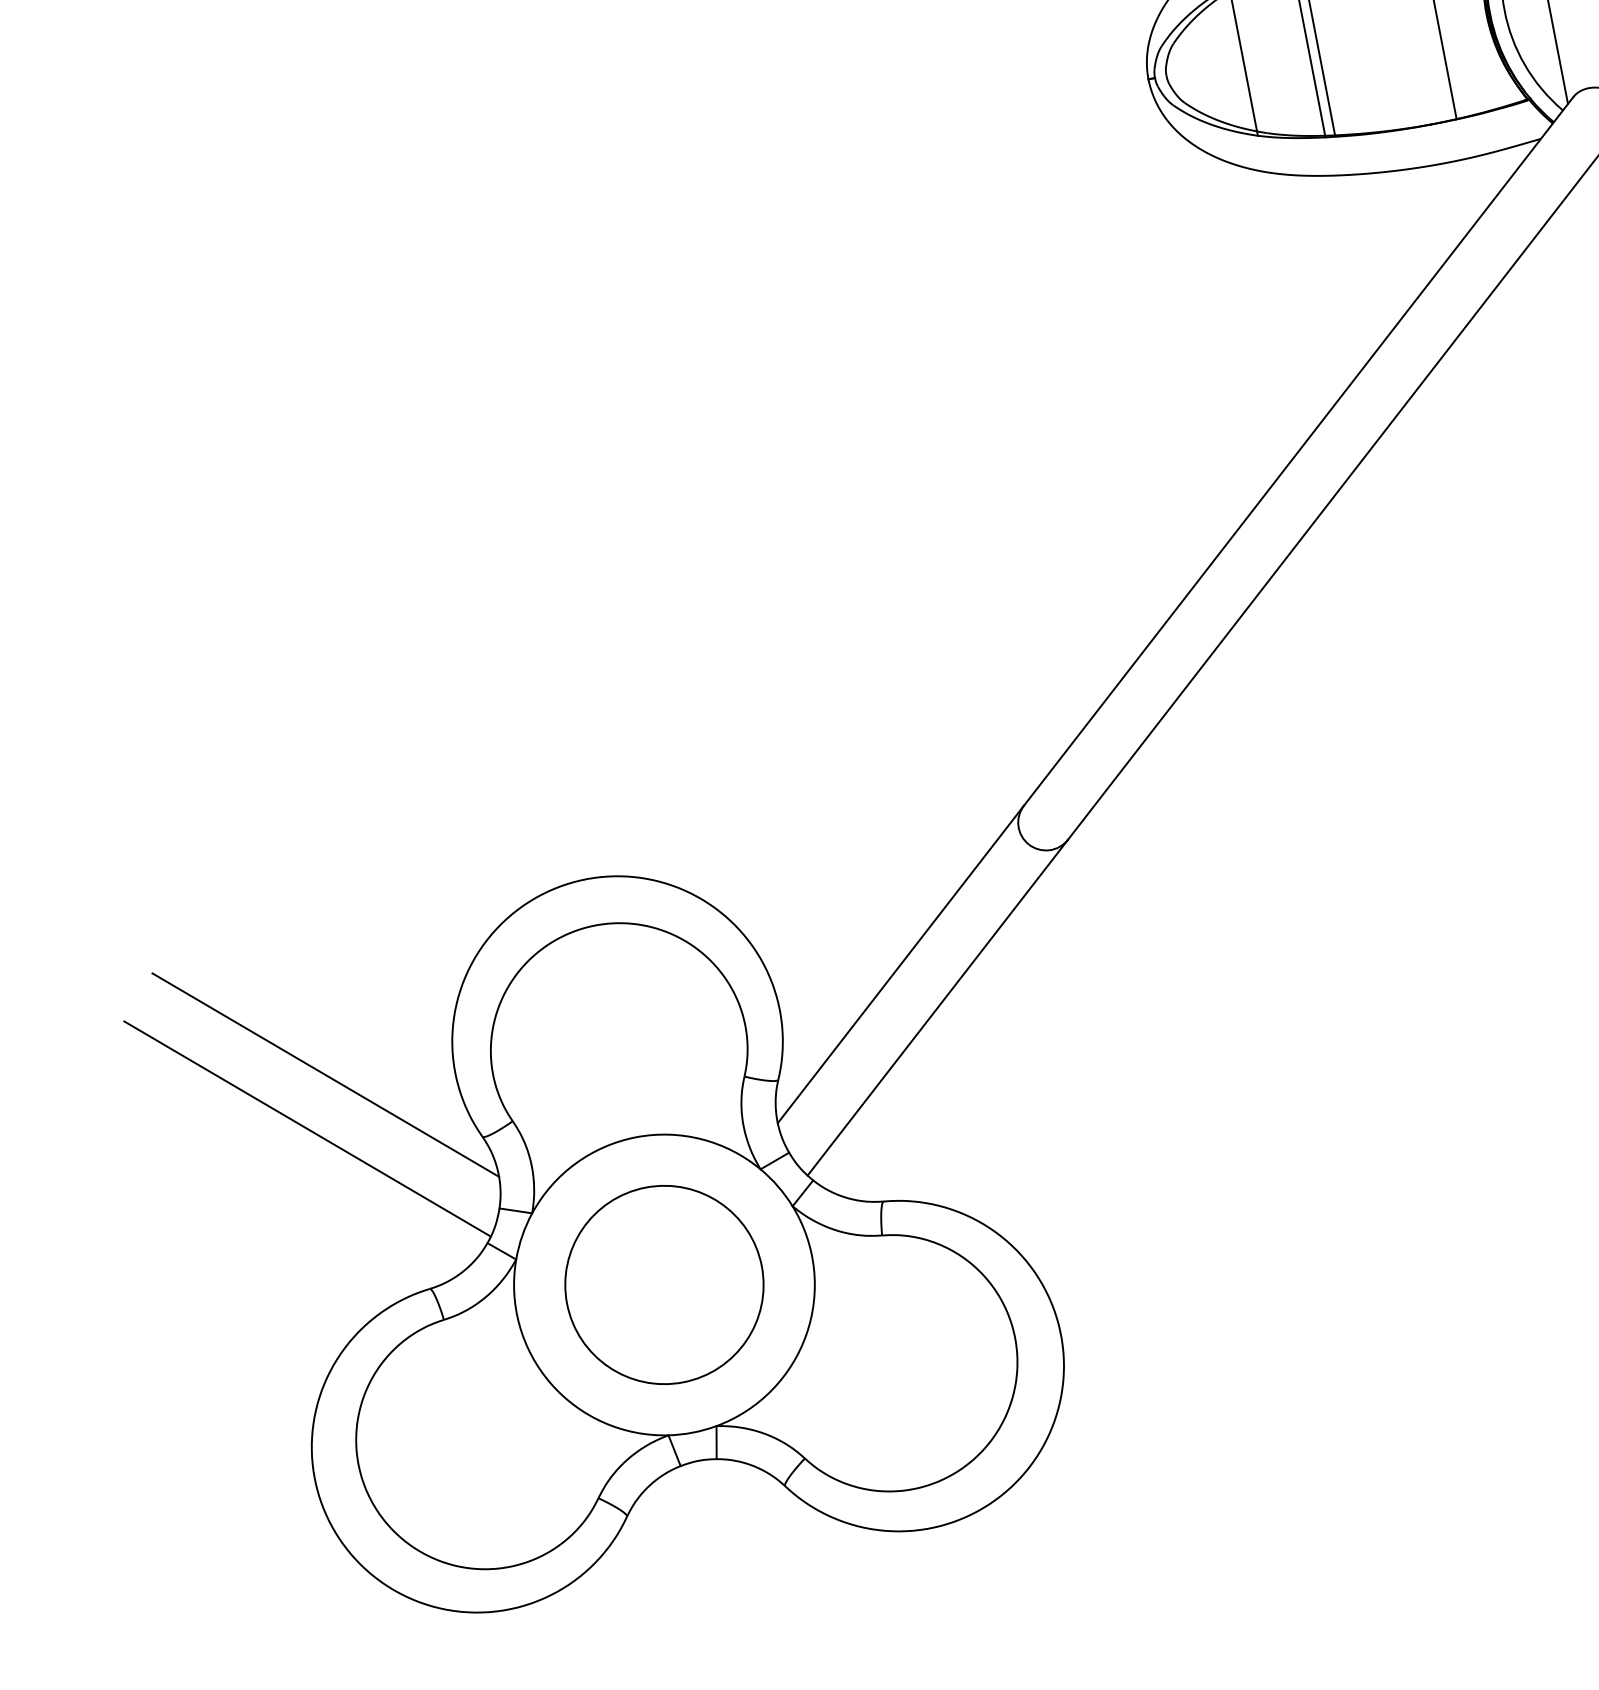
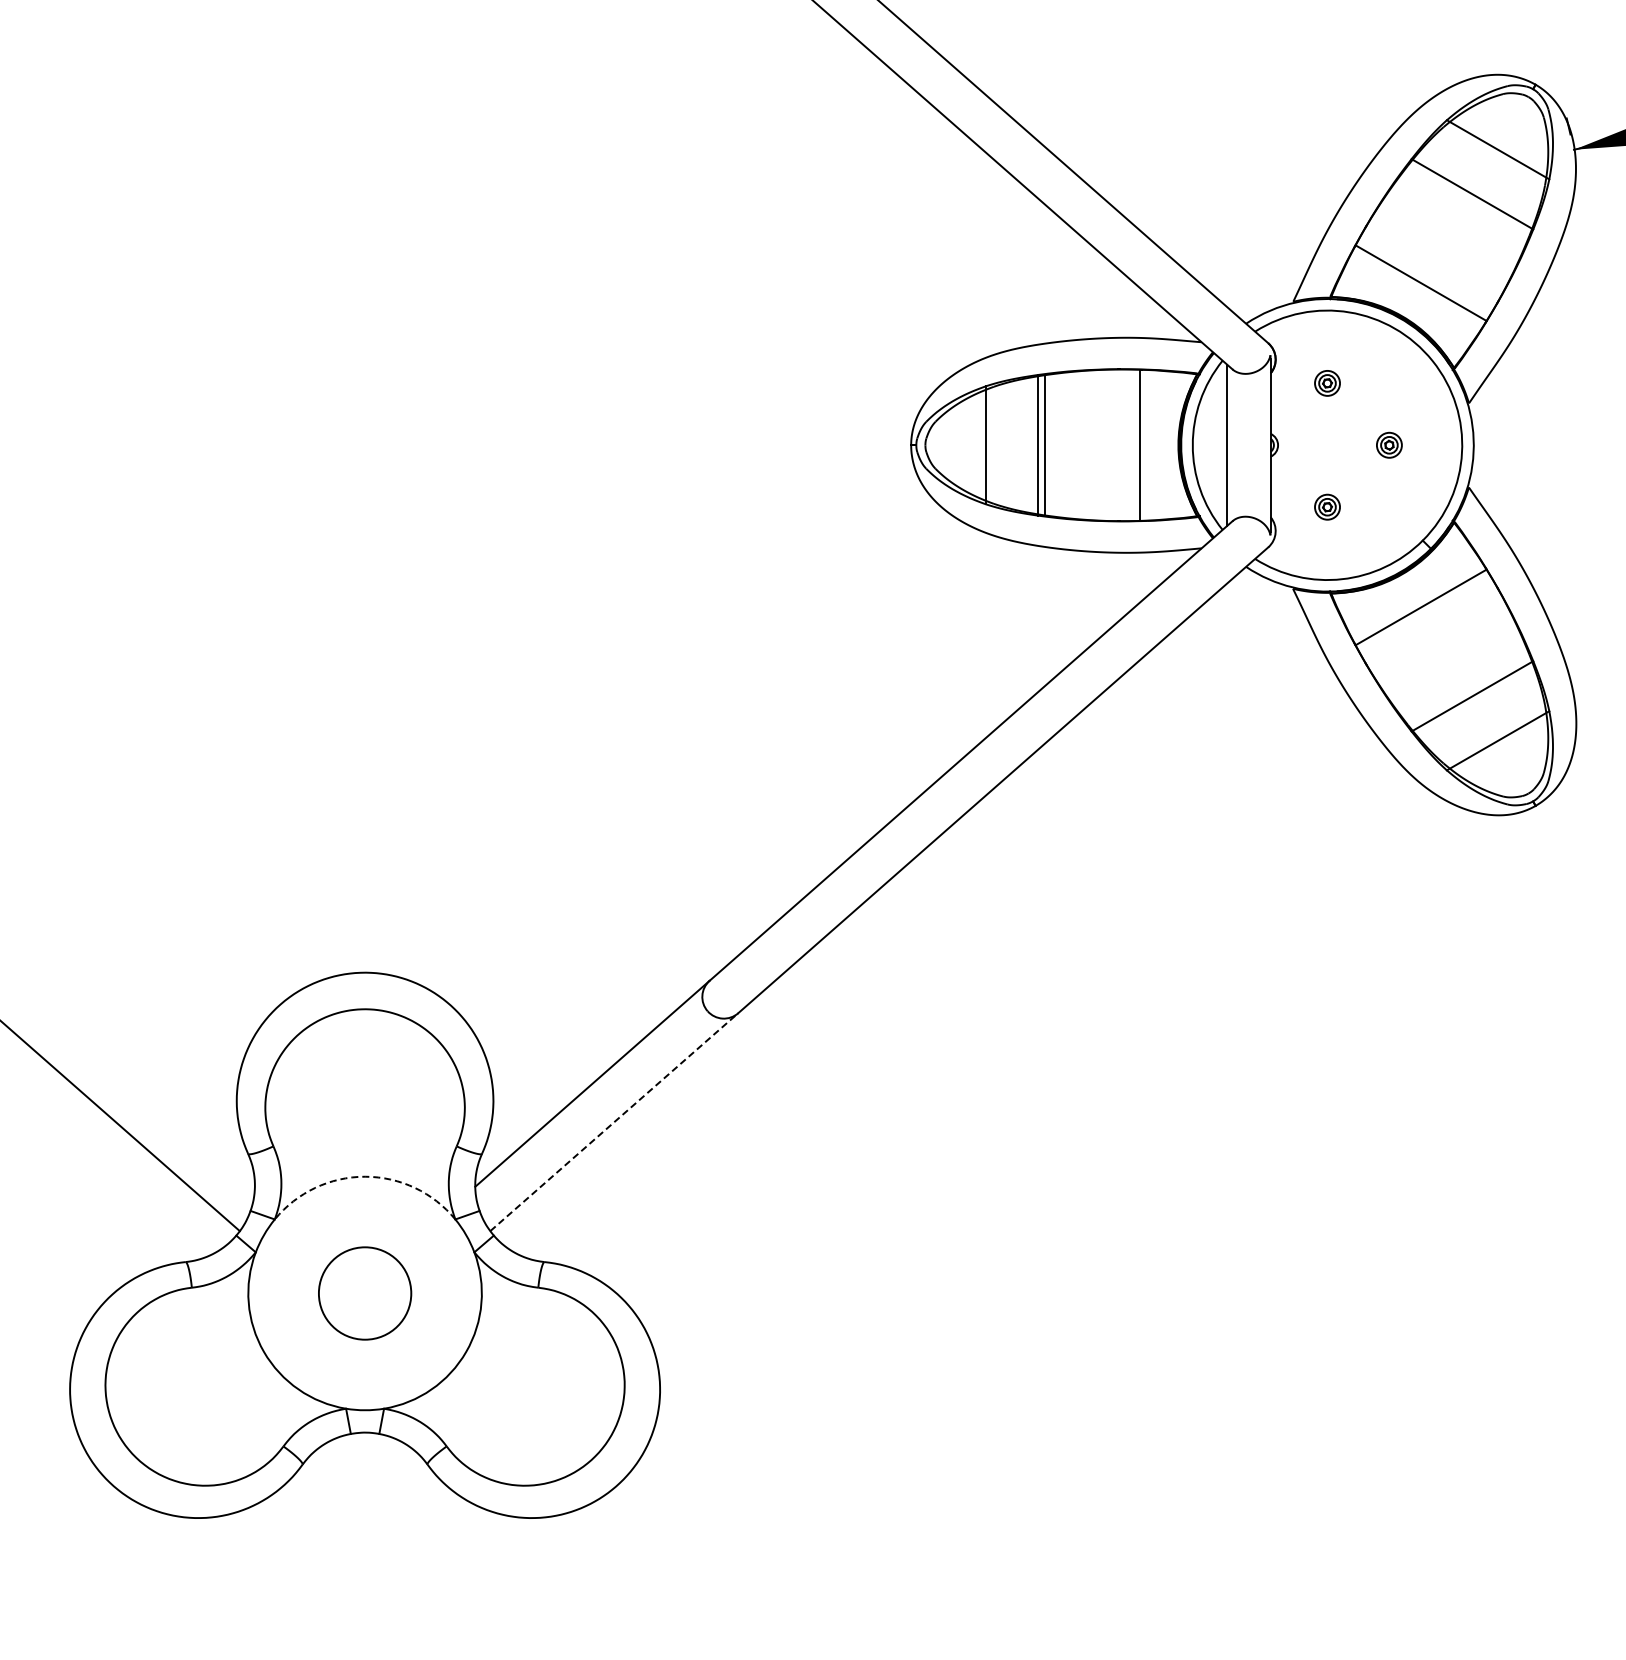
line: (938, 1007) -> (614, 1122), solid -> dashed
line: (325, 1074) -> (137, 1083), removed
arc: (636, 1136) -> (365, 1176), solid -> dashed
circle: (664, 1284) -> (365, 1293), size x0.6

